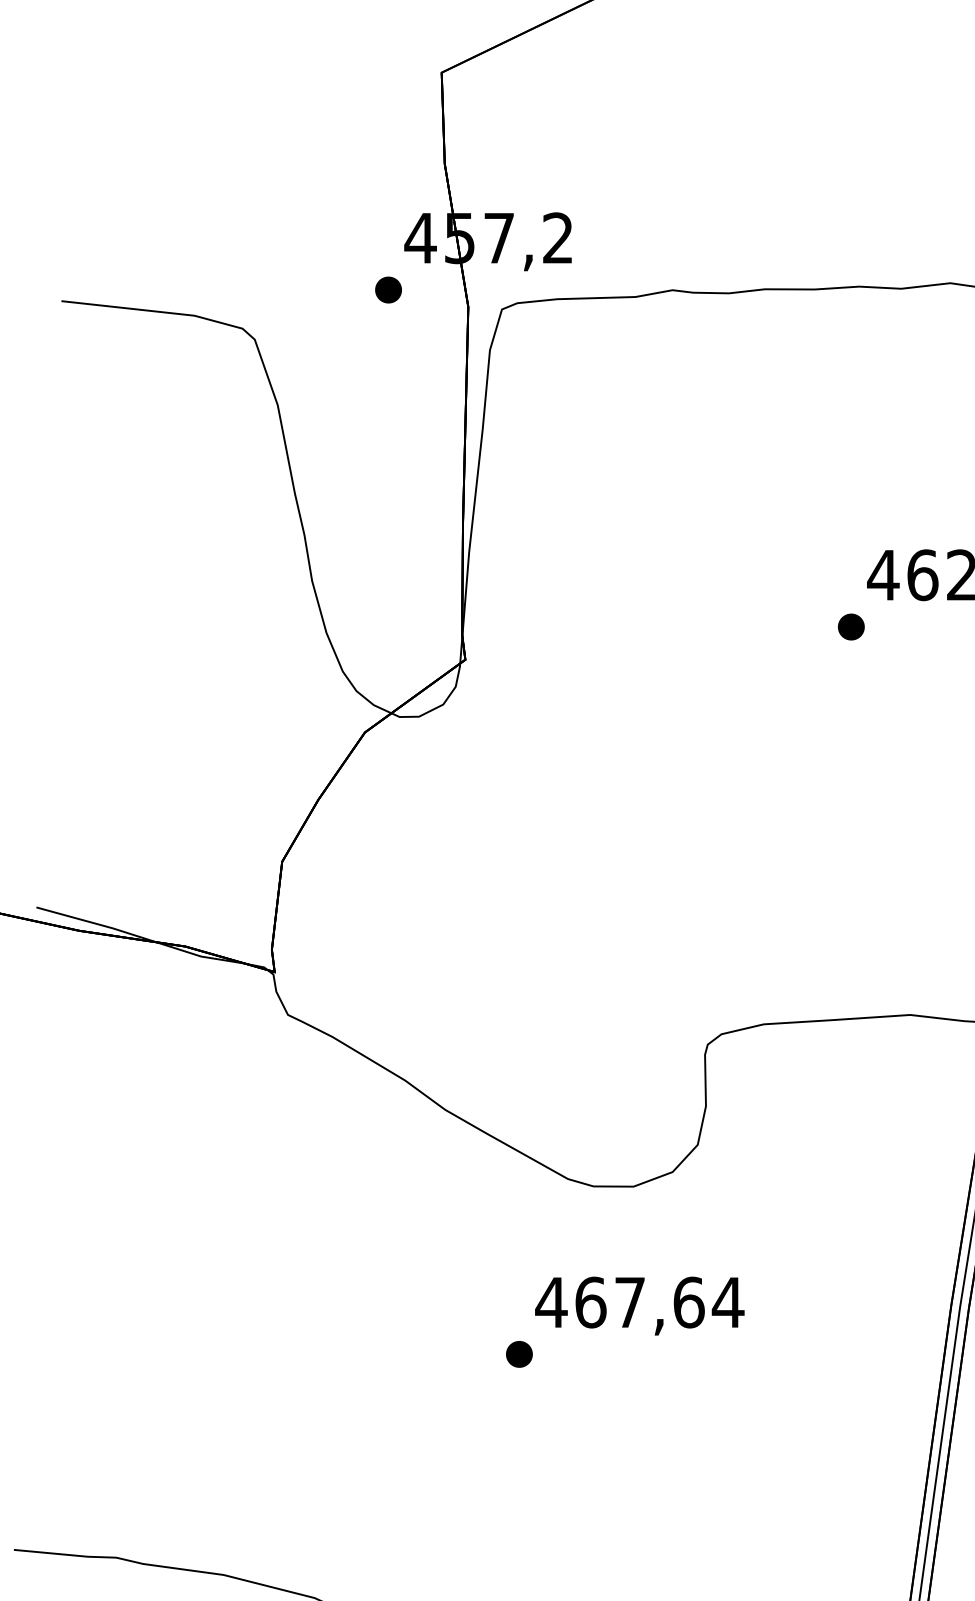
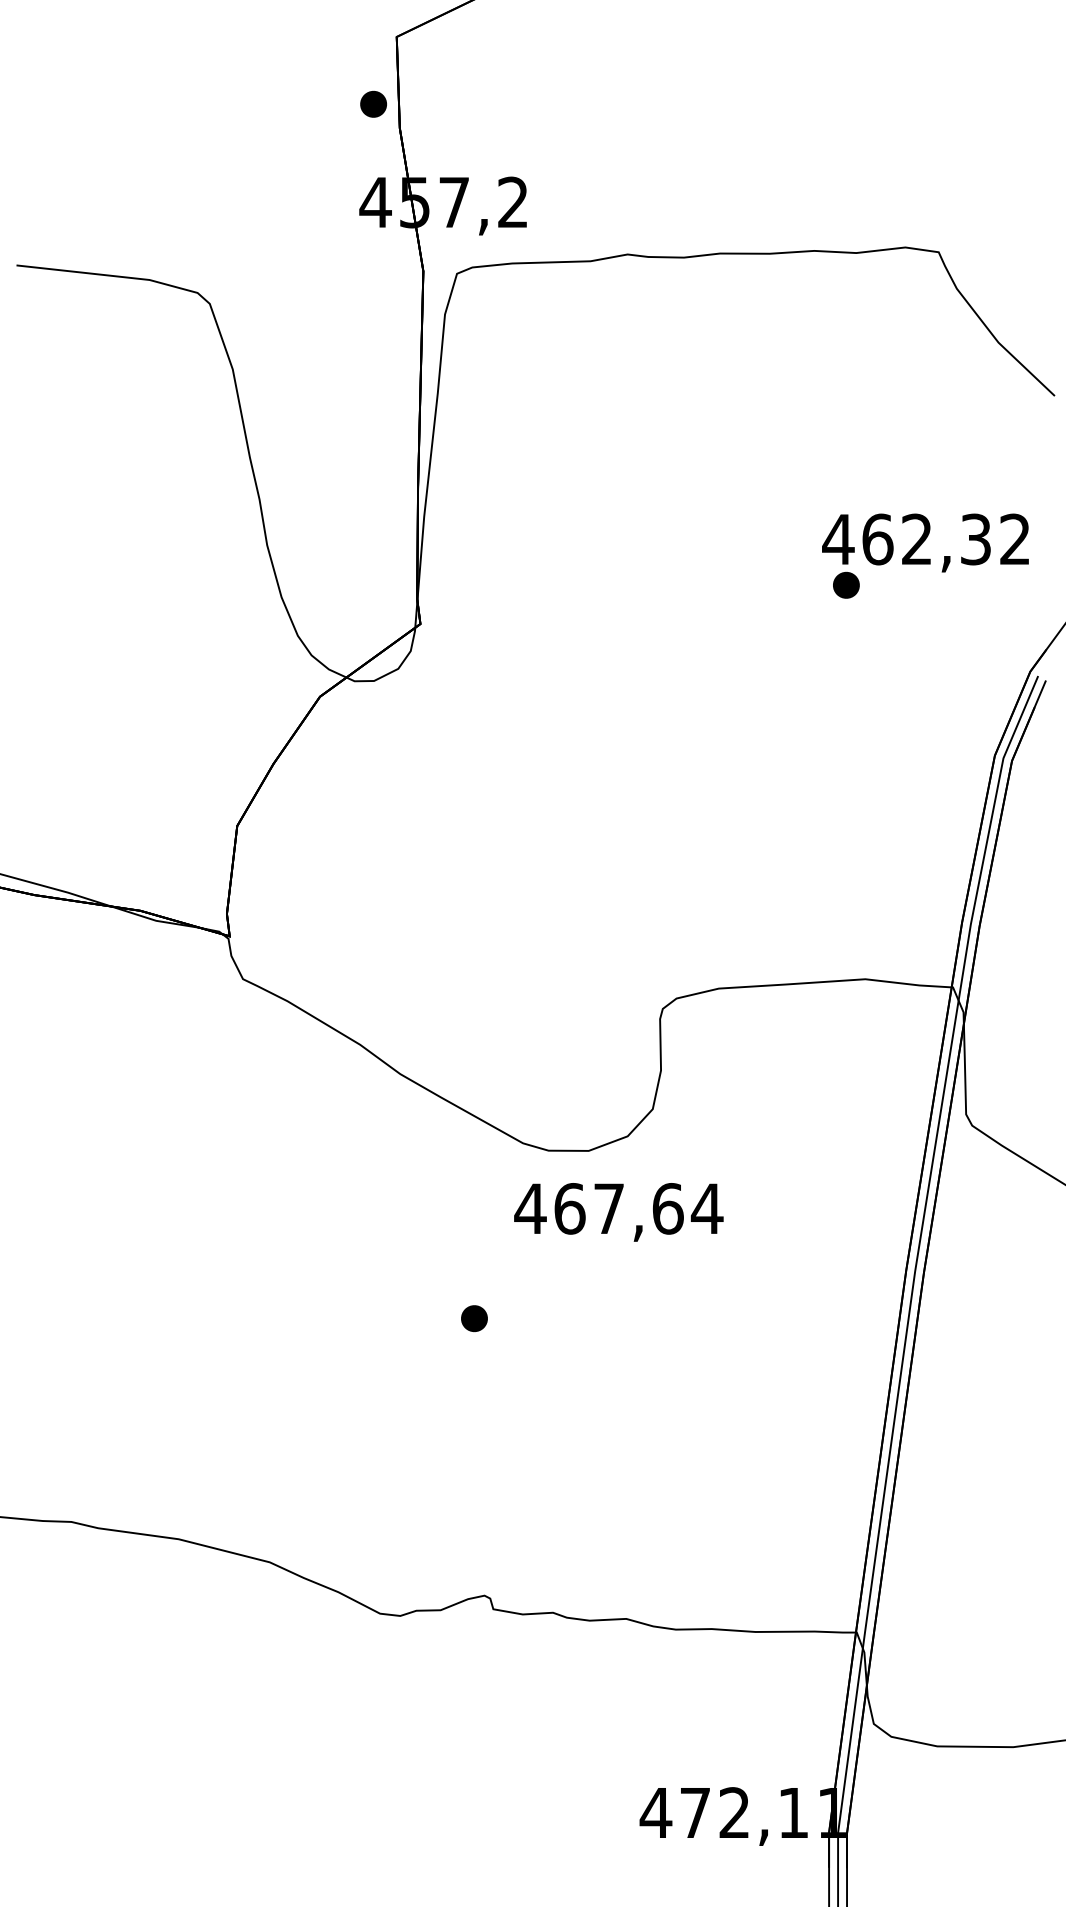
part: (388, 289) -> (373, 103), moved
part: (851, 626) -> (846, 584), moved
text: (639, 1306) -> (618, 1212), moved

